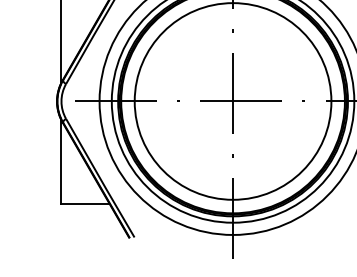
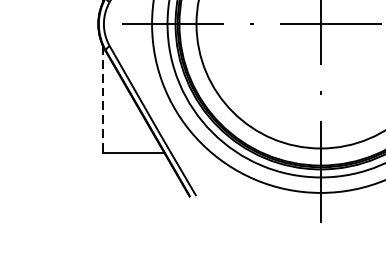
line: (60, 161) -> (102, 100), solid -> dashed

